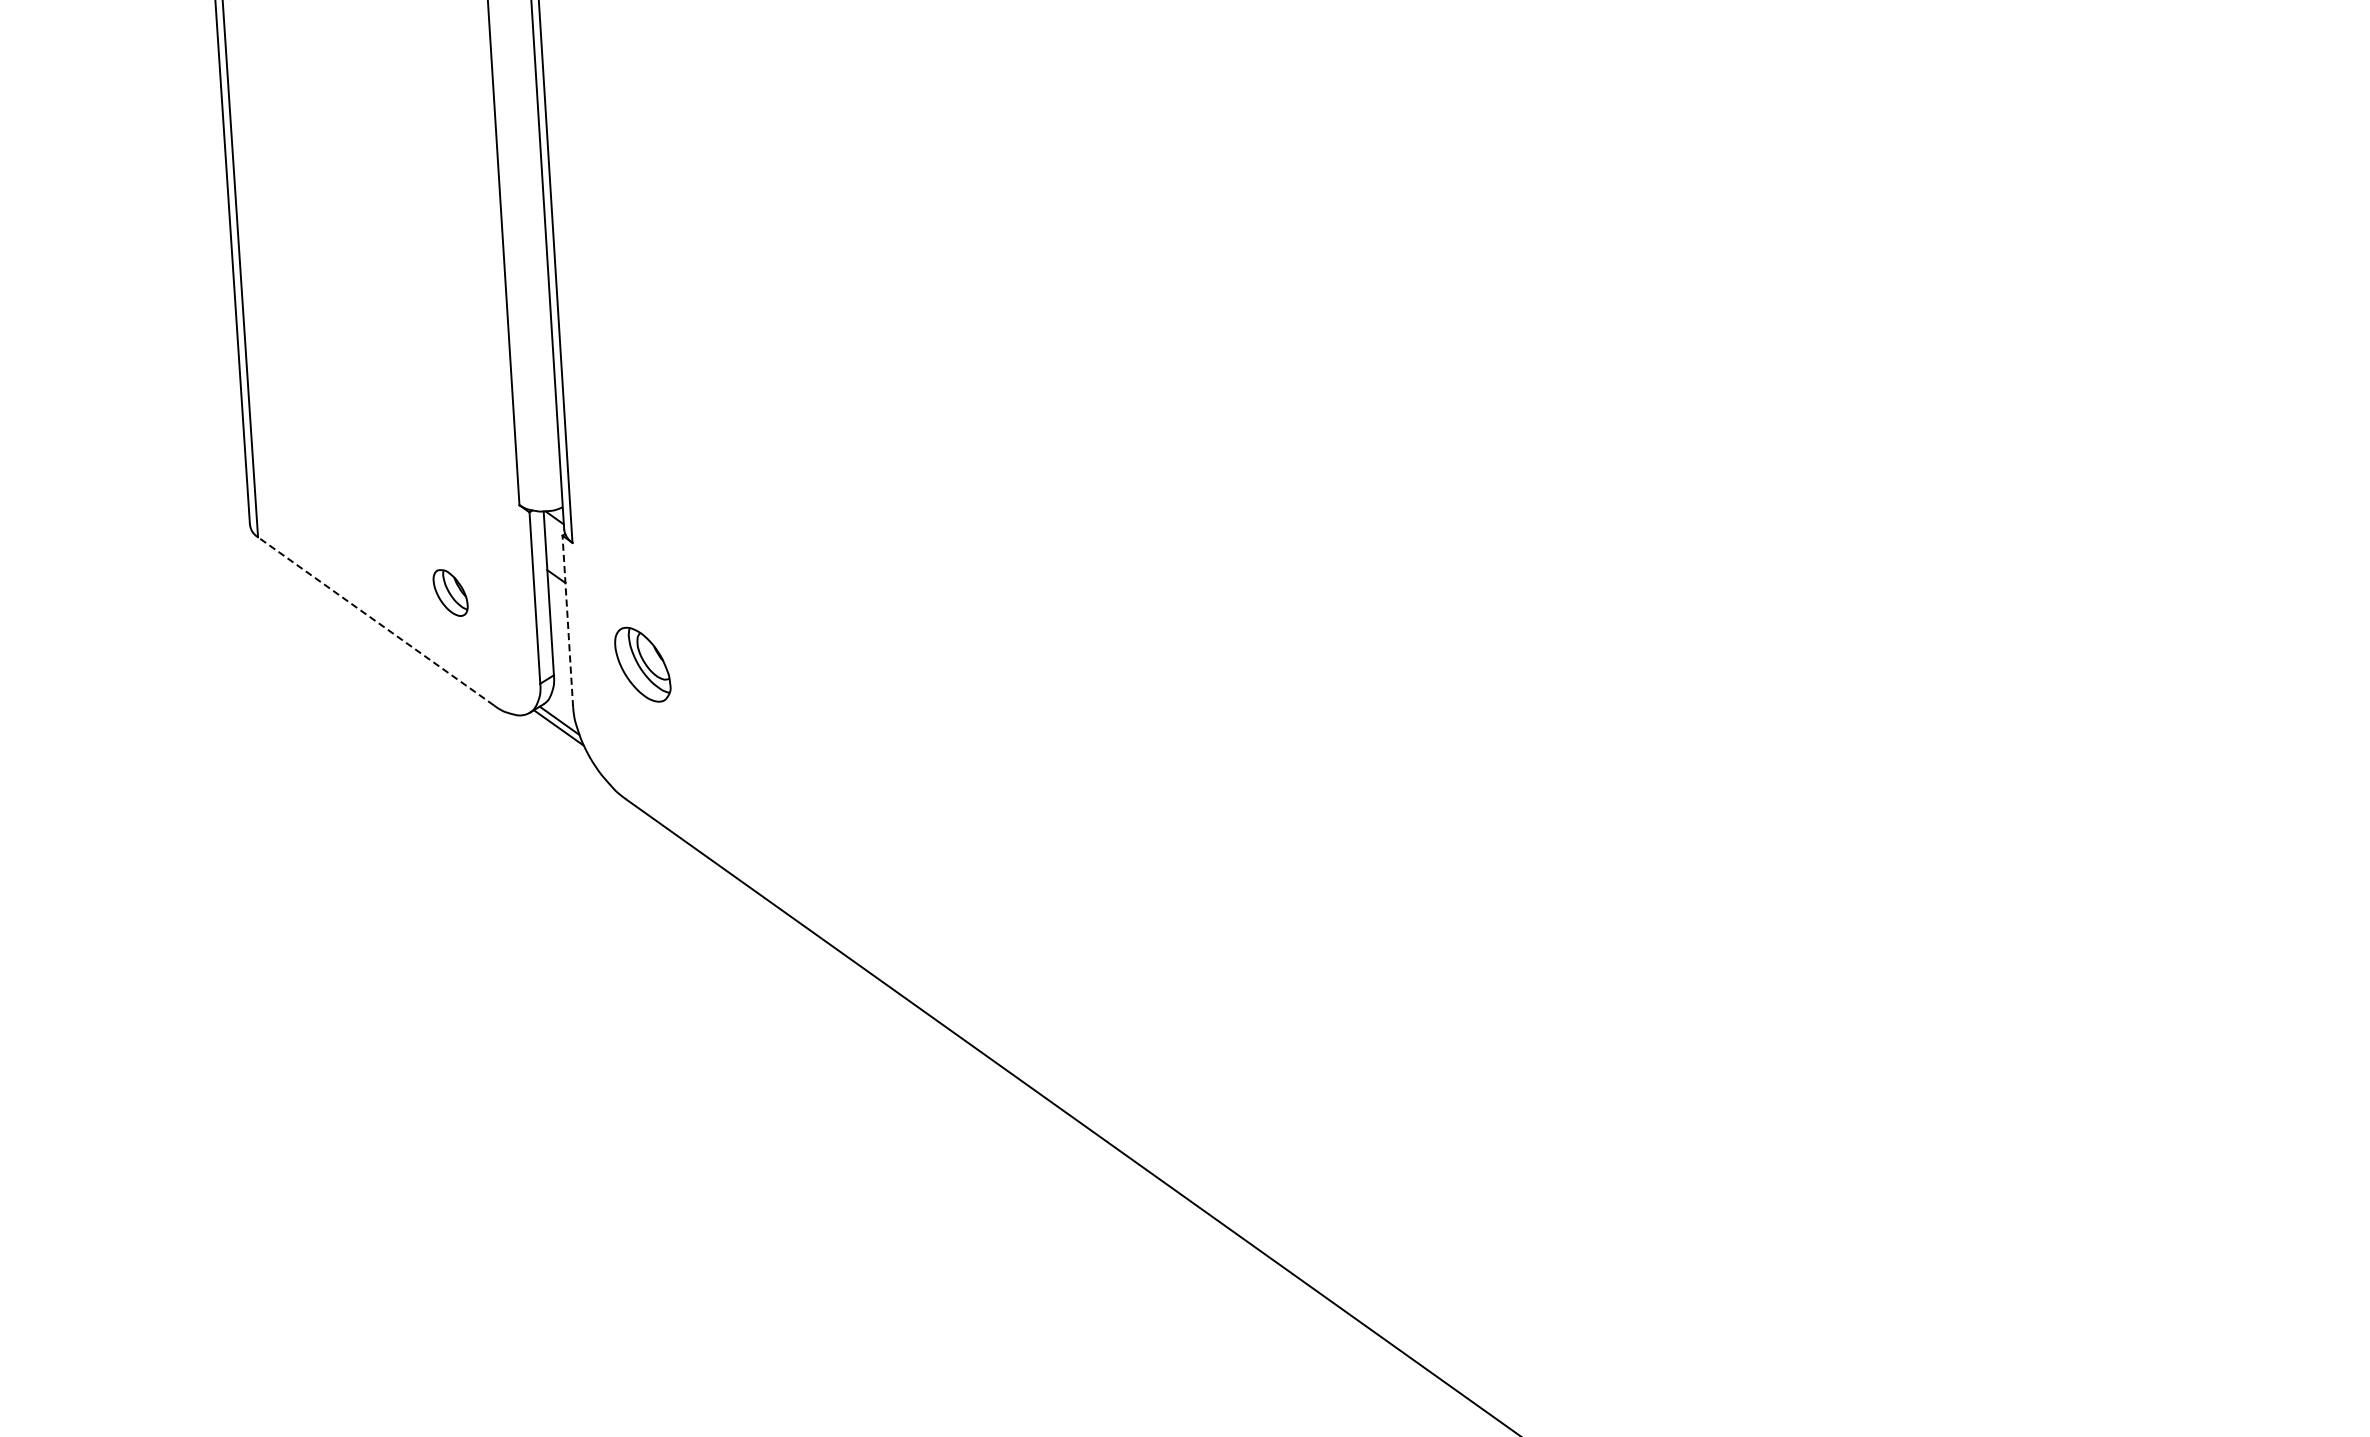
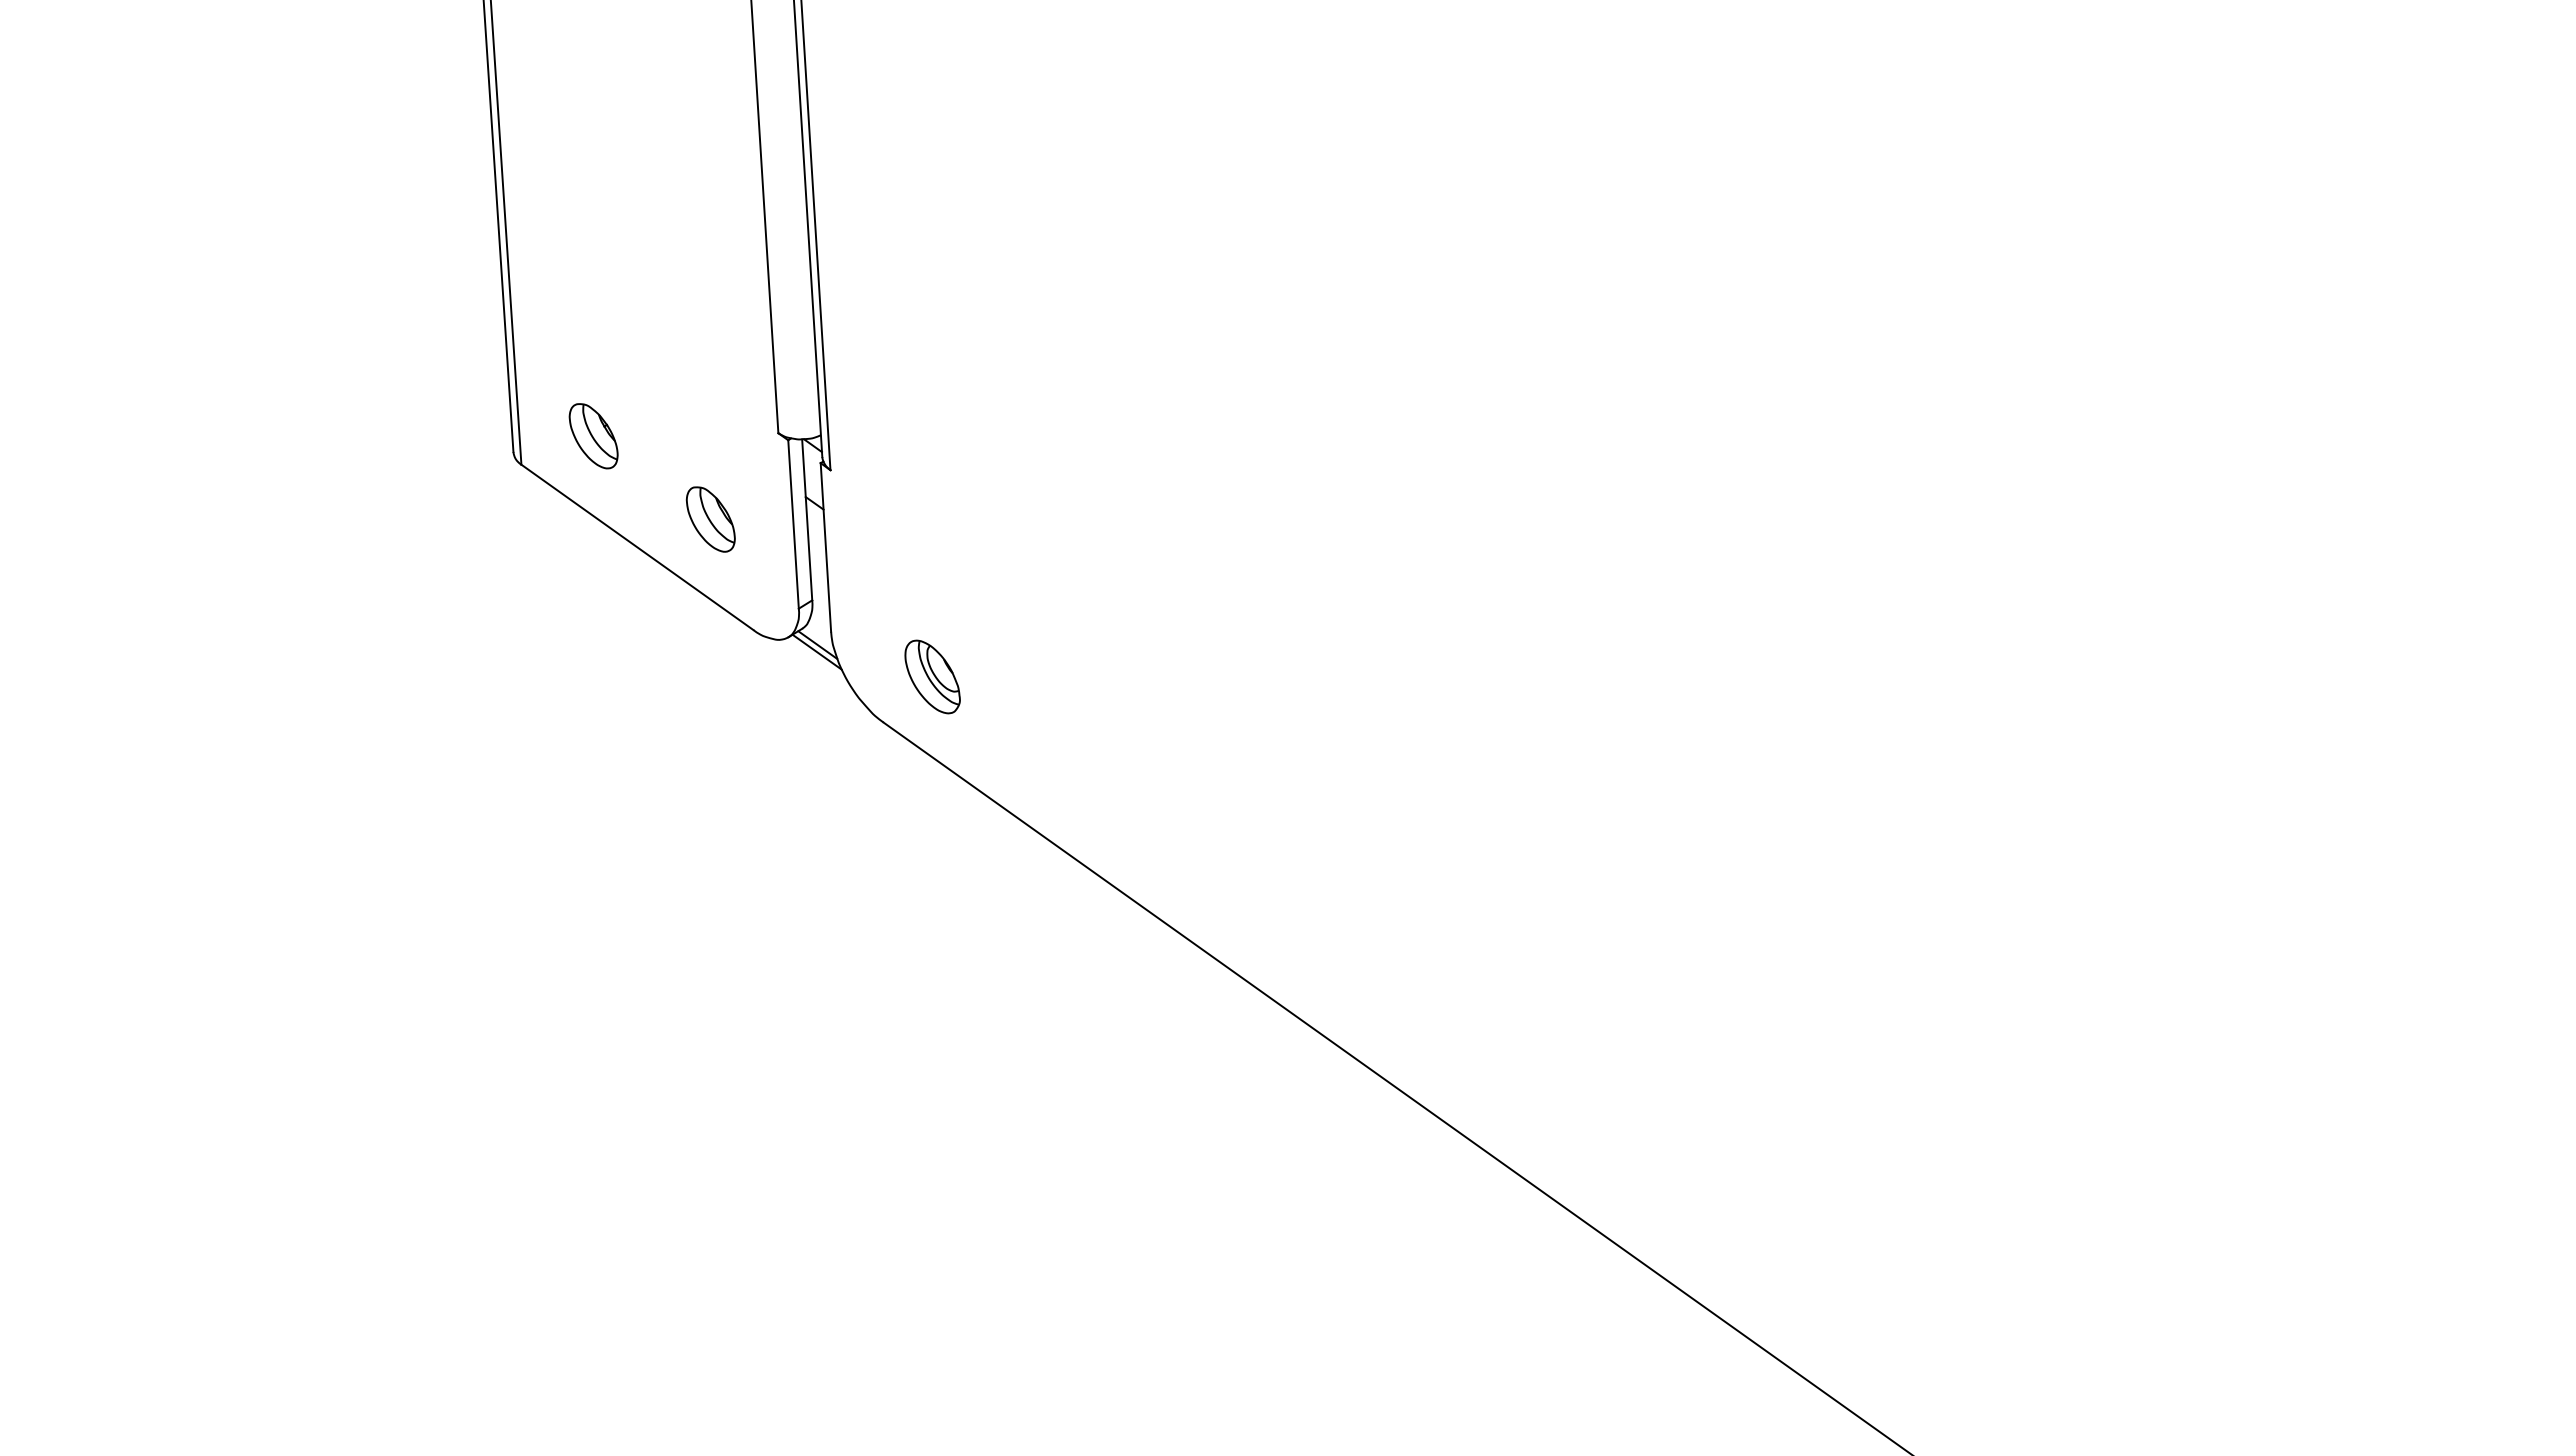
part: (331, 508) -> (593, 436), added
part: (450, 593) -> (710, 519), size x1.43
line: (567, 620) -> (825, 546), dashed -> solid
line: (375, 621) -> (636, 547), dashed -> solid
part: (642, 664) -> (932, 676), moved

